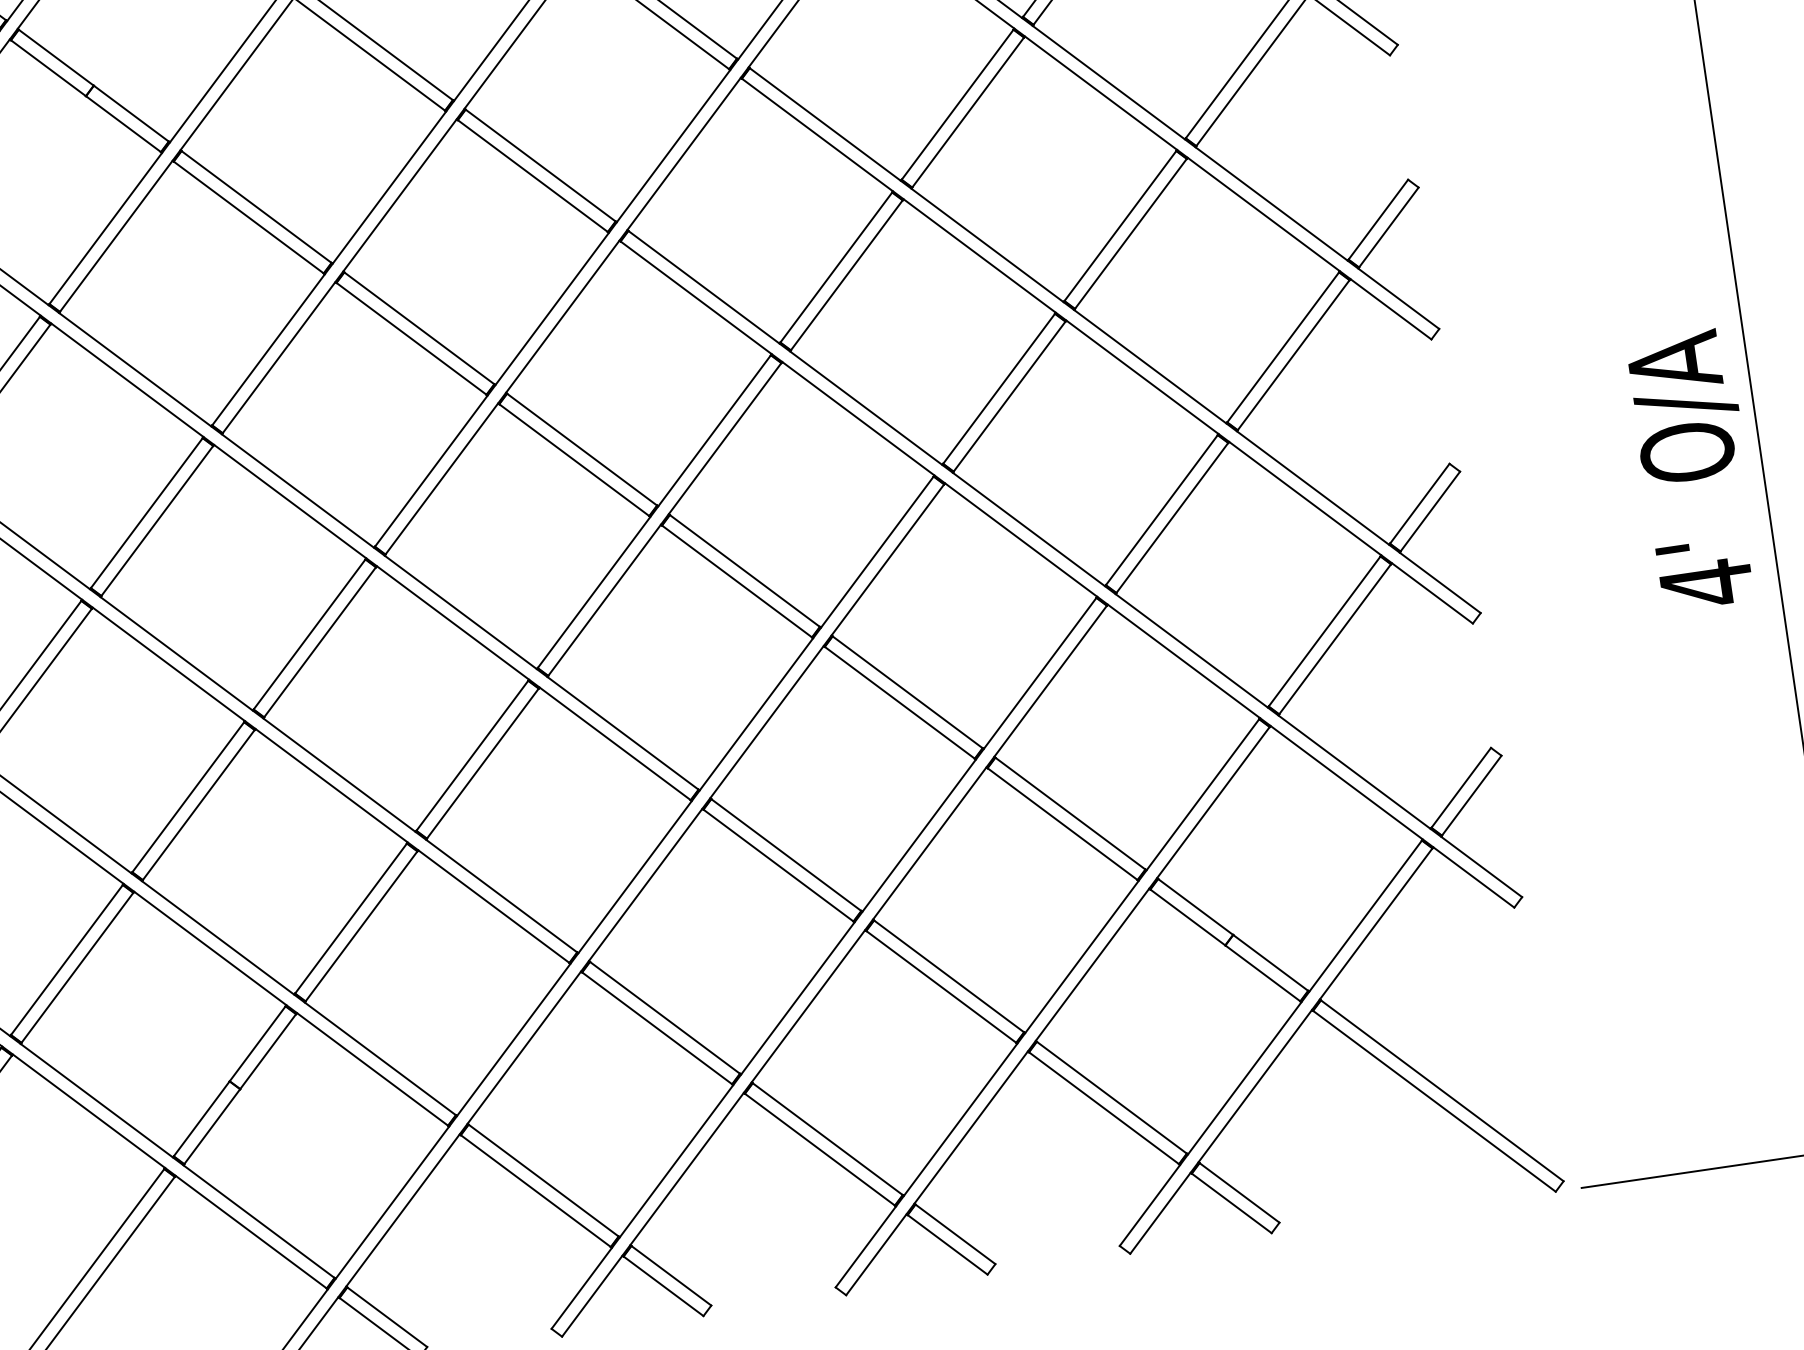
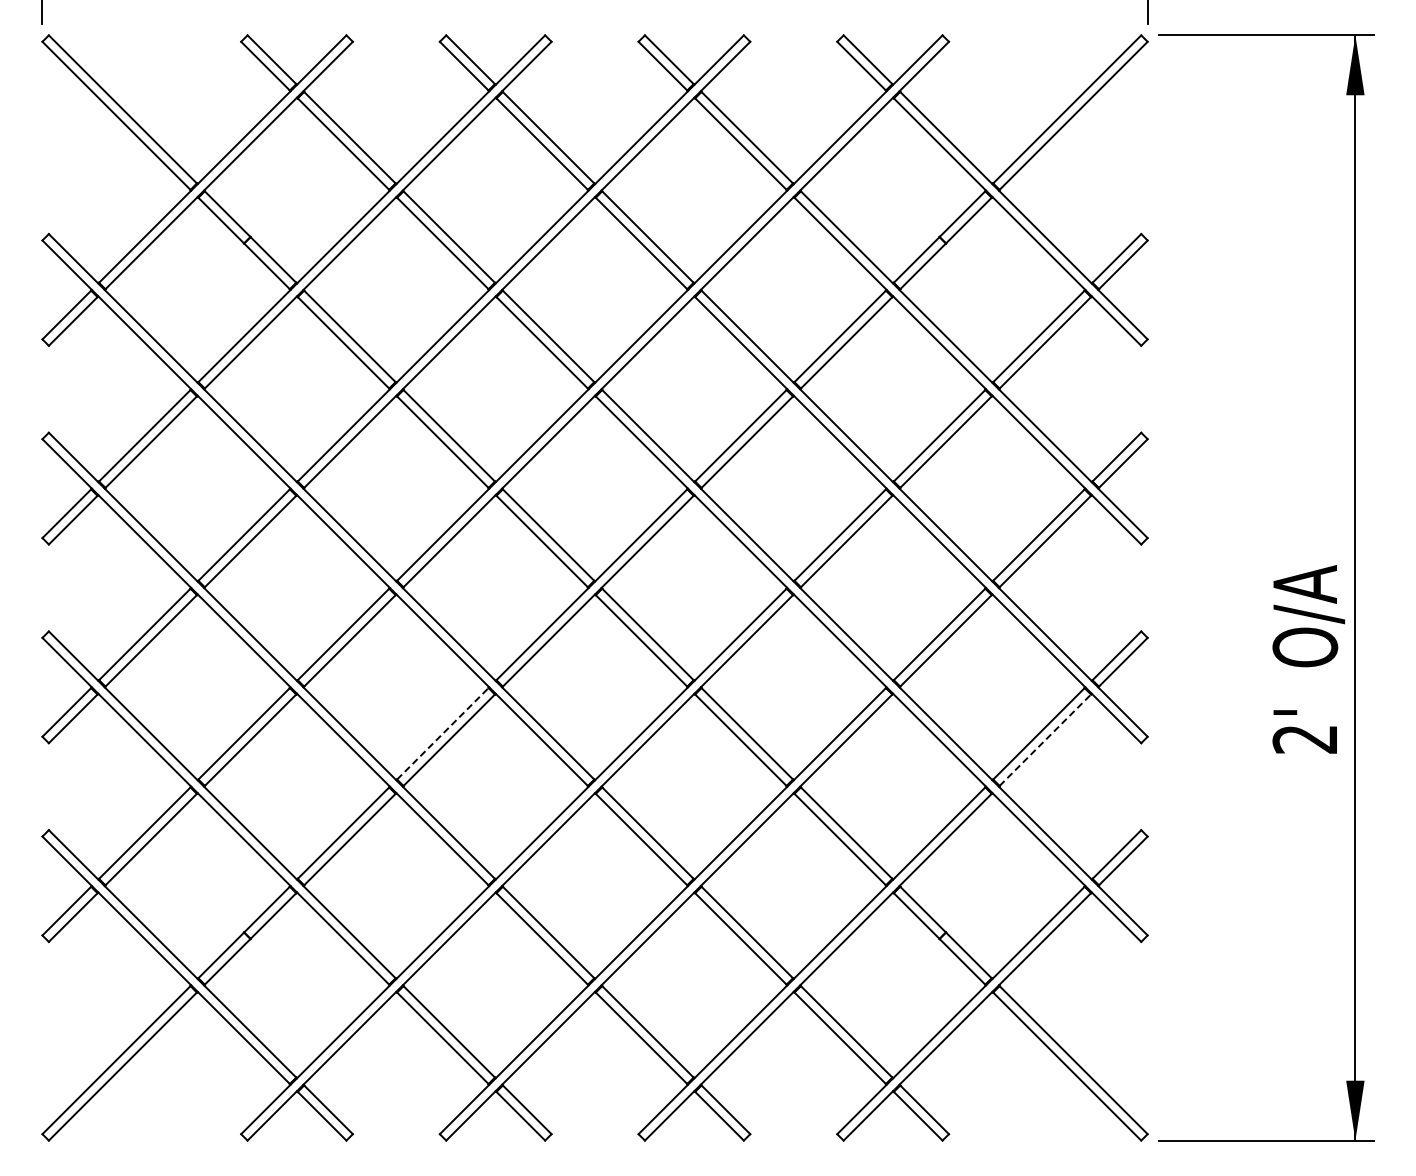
text: (1705, 584) -> (1304, 739), 4' -> 2'
line: (1335, 639) -> (1045, 740), solid -> dashed
line: (471, 755) -> (442, 733), solid -> dashed

